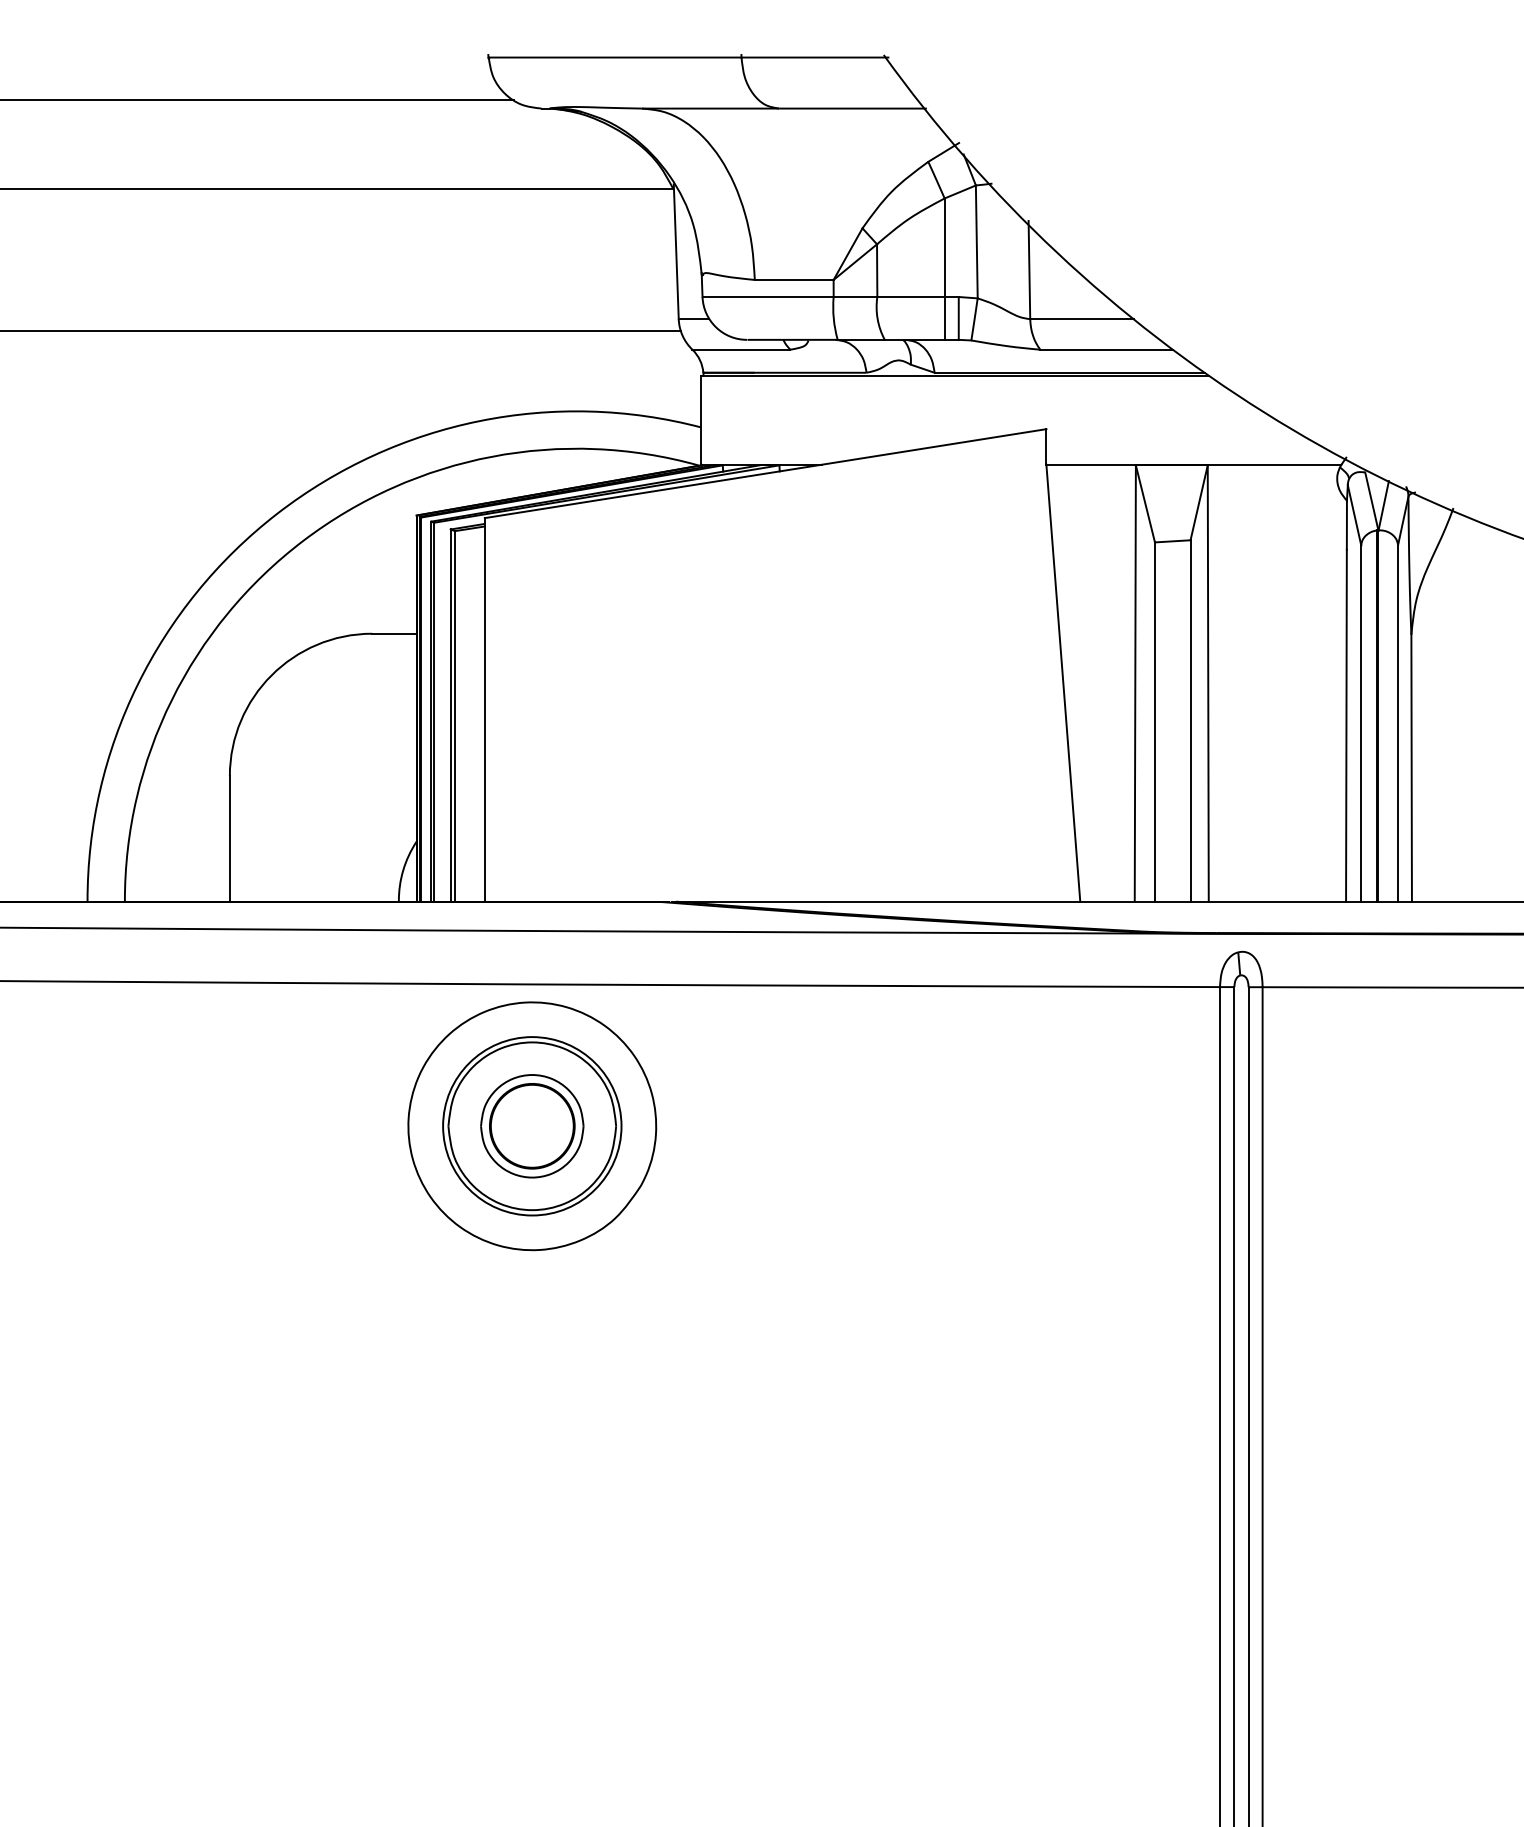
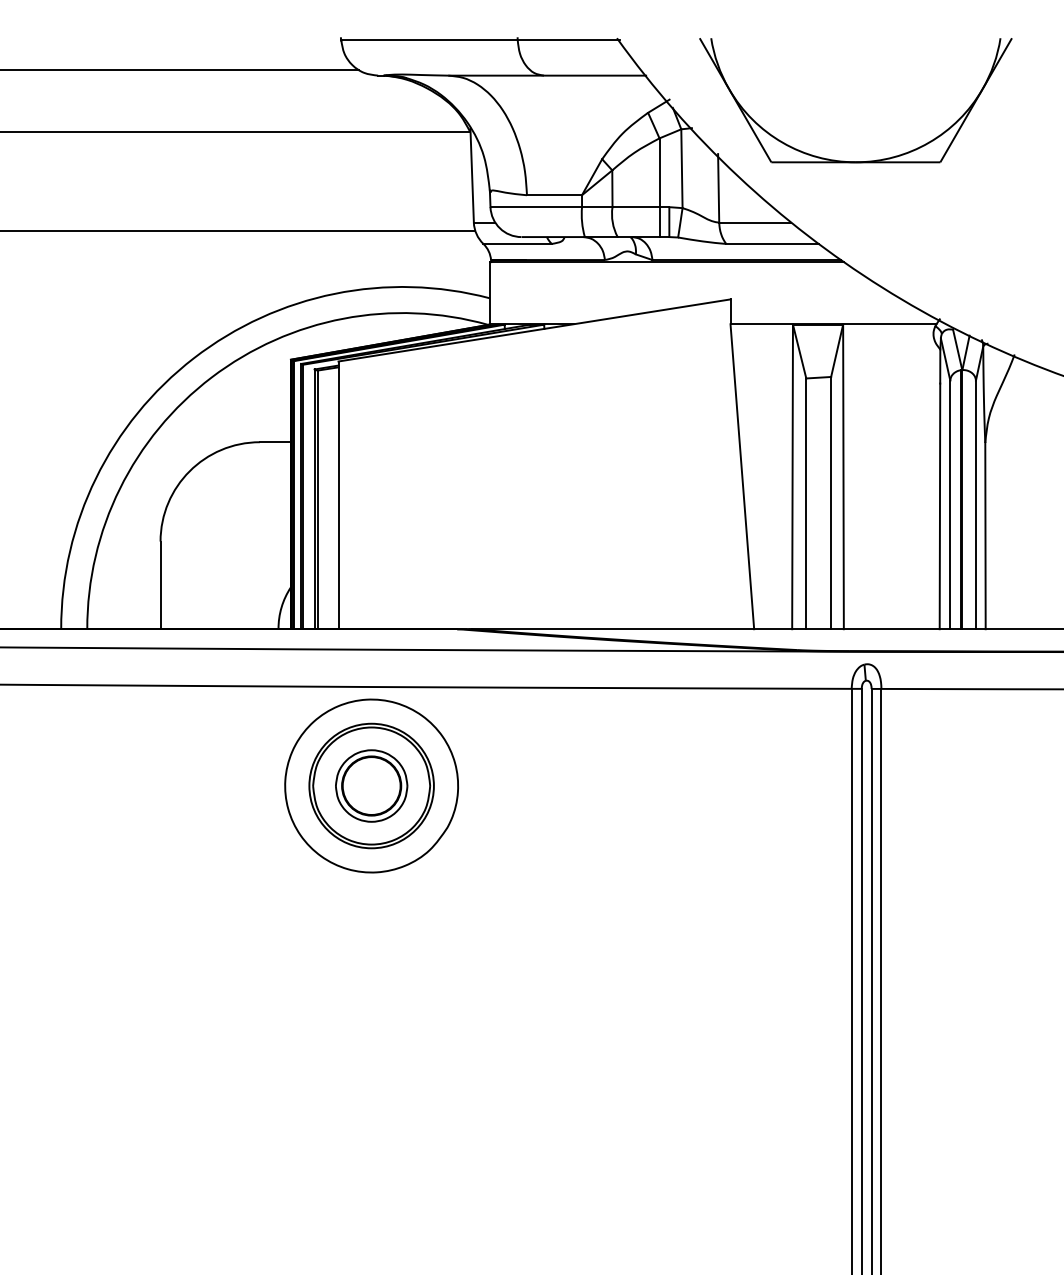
part: (1209, 230) -> (844, 160), added

